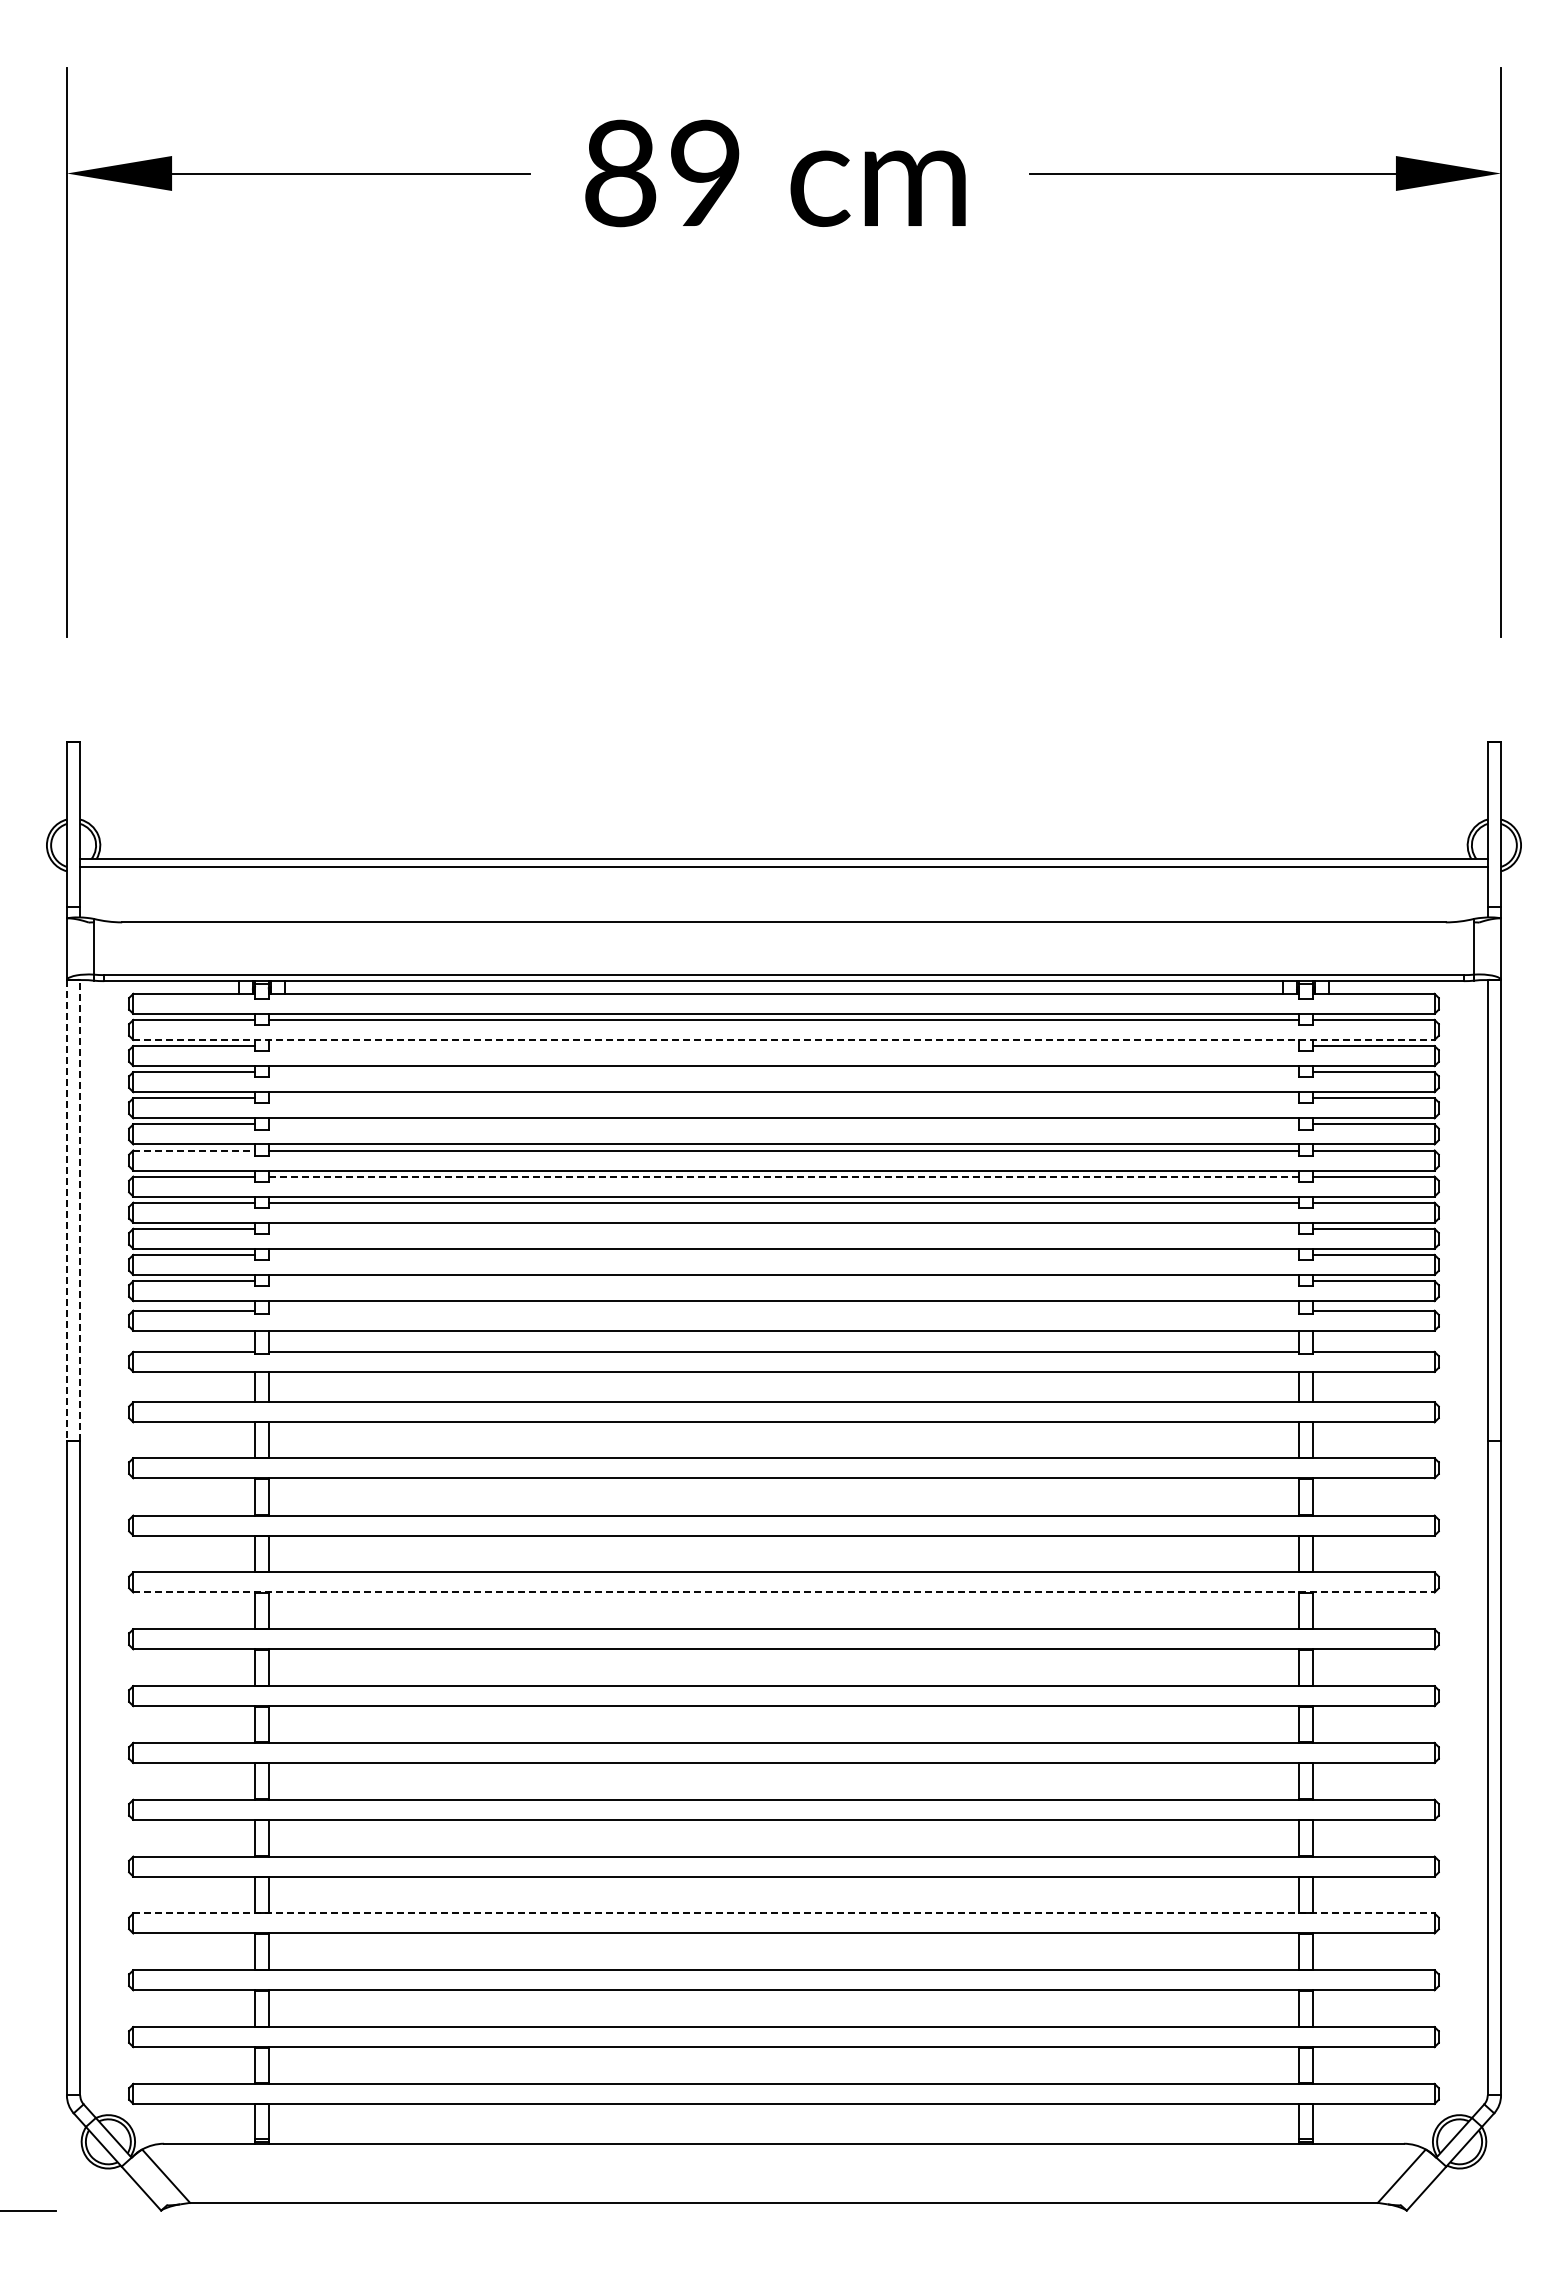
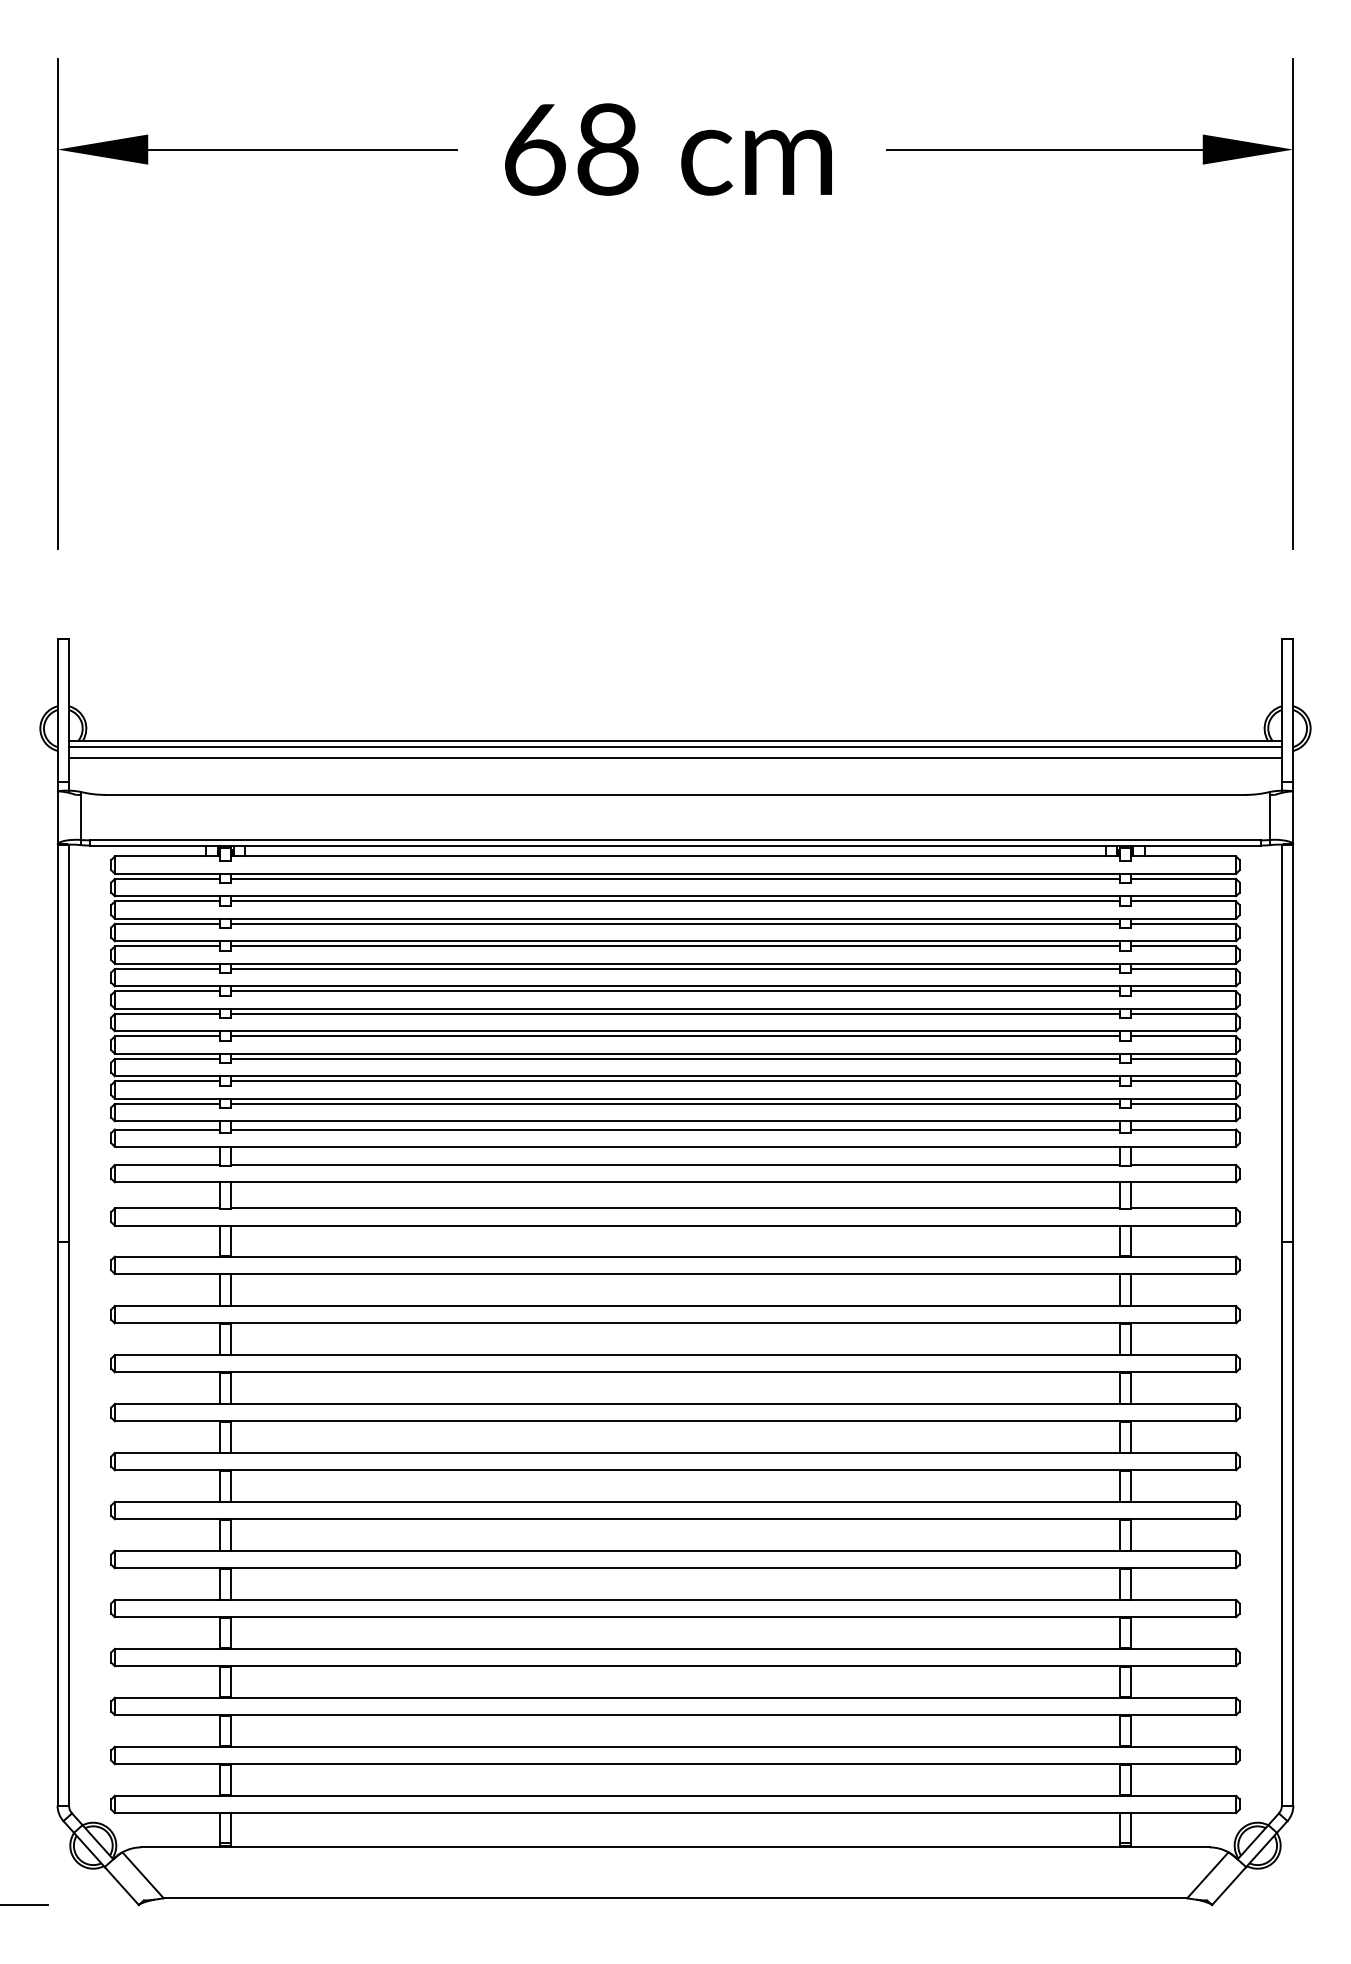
text: (663, 173) -> (571, 149), 89 -> 68
line: (783, 879) -> (675, 757), added
line: (783, 1039) -> (675, 895), dashed -> solid
line: (783, 1046) -> (675, 901), added
line: (783, 1072) -> (675, 924), added
line: (783, 1098) -> (675, 946), added
line: (783, 1124) -> (675, 969), added
line: (194, 1150) -> (167, 991), dashed -> solid
line: (784, 1176) -> (675, 1013), dashed -> solid
line: (66, 1210) -> (57, 1043), dashed -> solid
line: (80, 1210) -> (69, 1043), dashed -> solid
line: (783, 1228) -> (675, 1058), added
line: (783, 1254) -> (675, 1081), added
line: (783, 1281) -> (675, 1104), added
line: (783, 1310) -> (675, 1129), added
line: (783, 1592) -> (675, 1372), dashed -> solid
line: (783, 1913) -> (675, 1648), dashed -> solid

